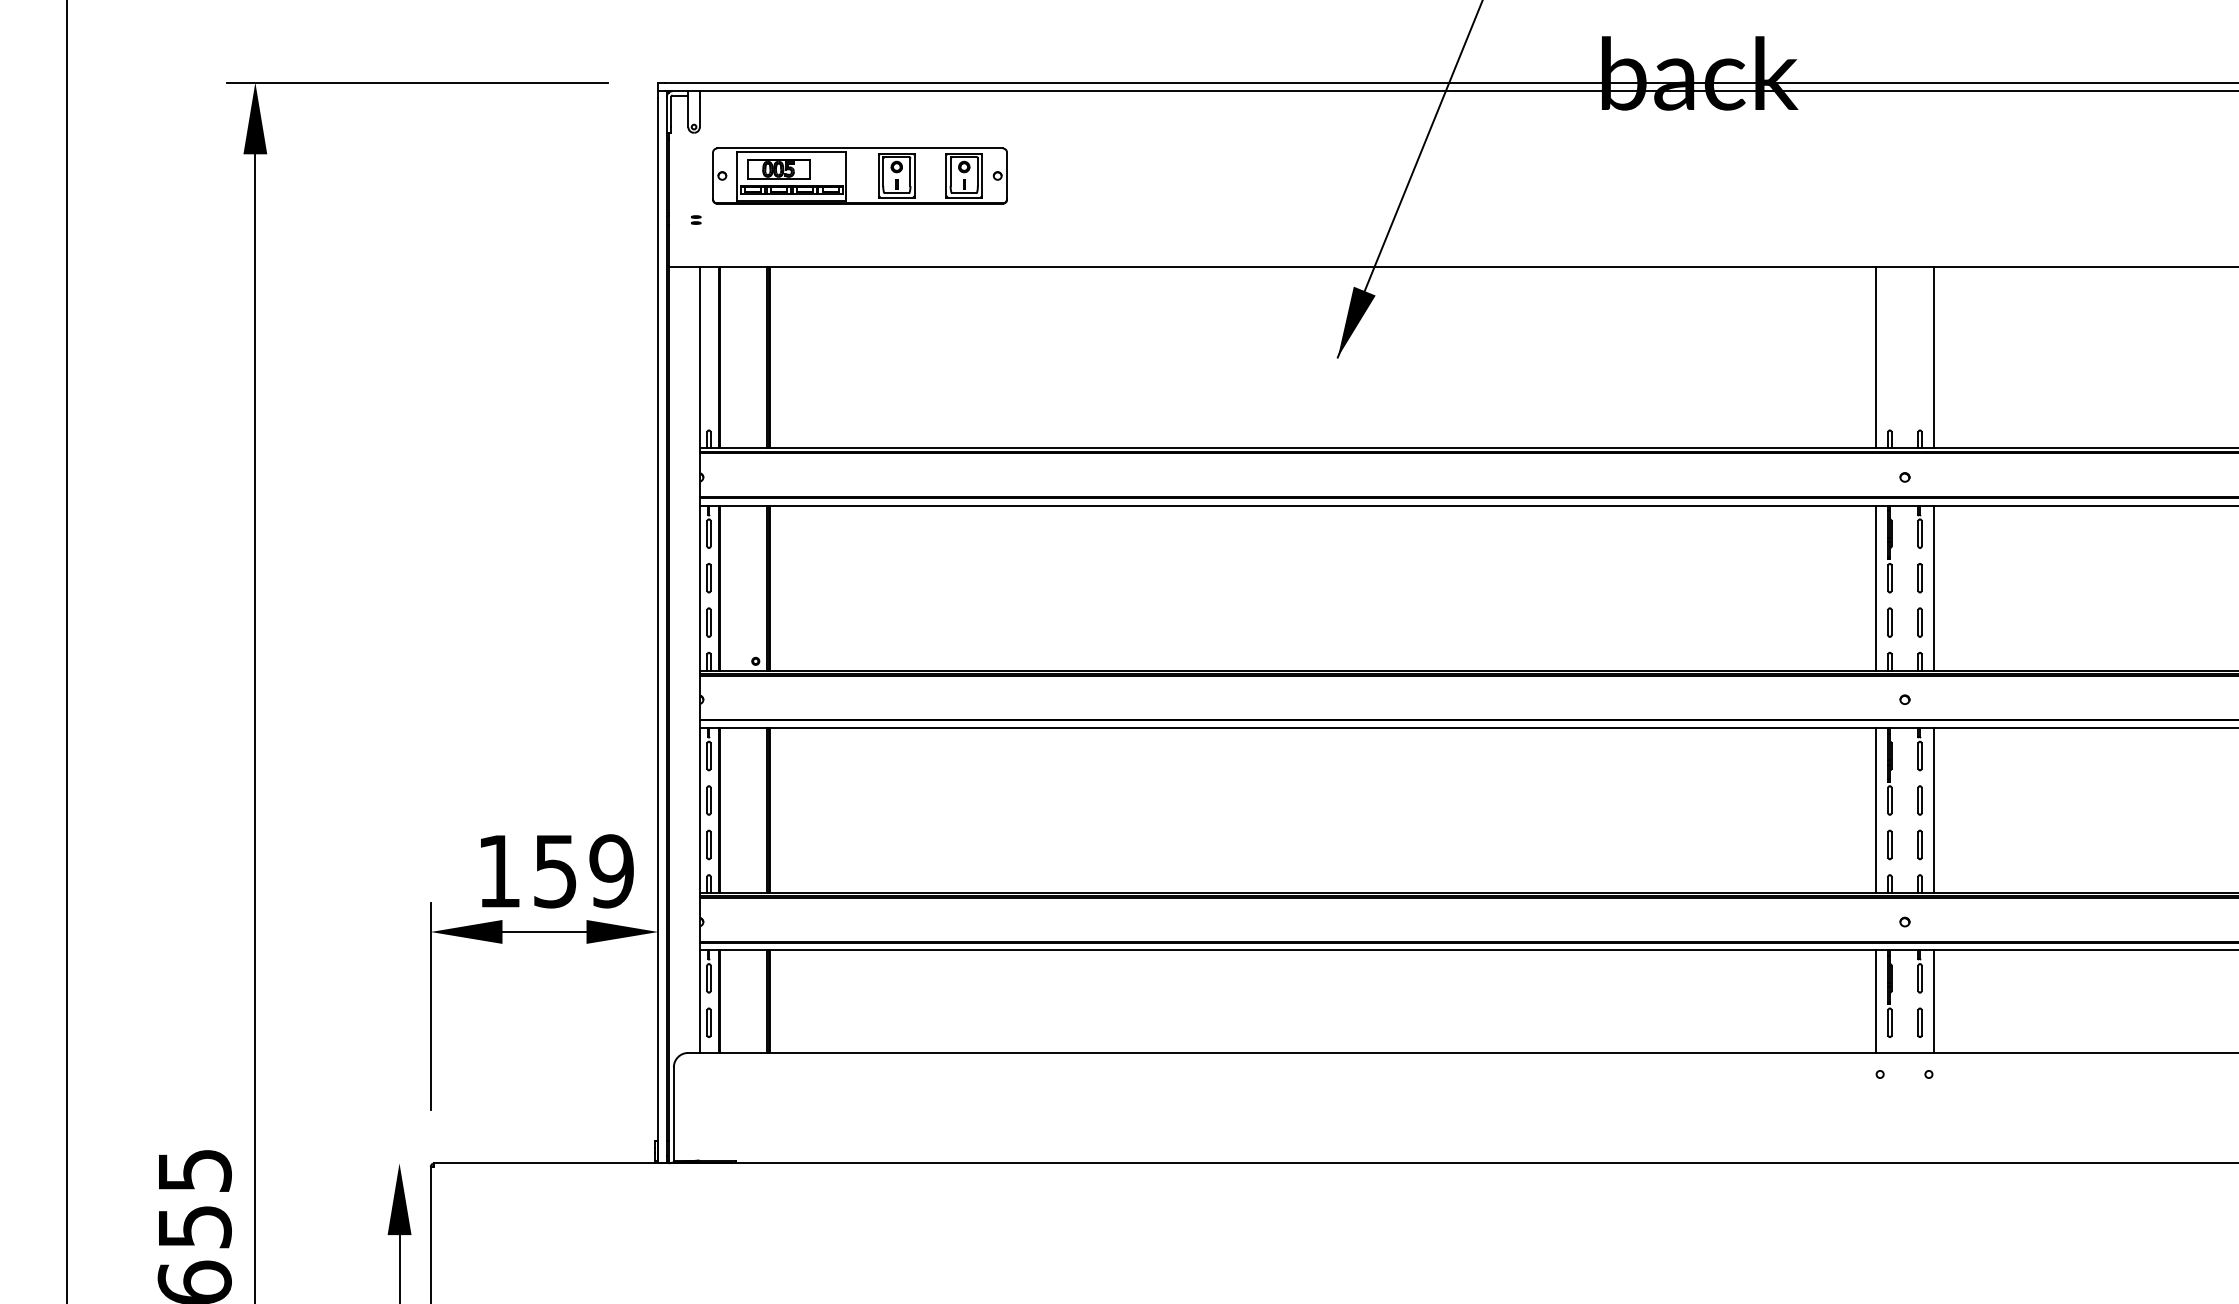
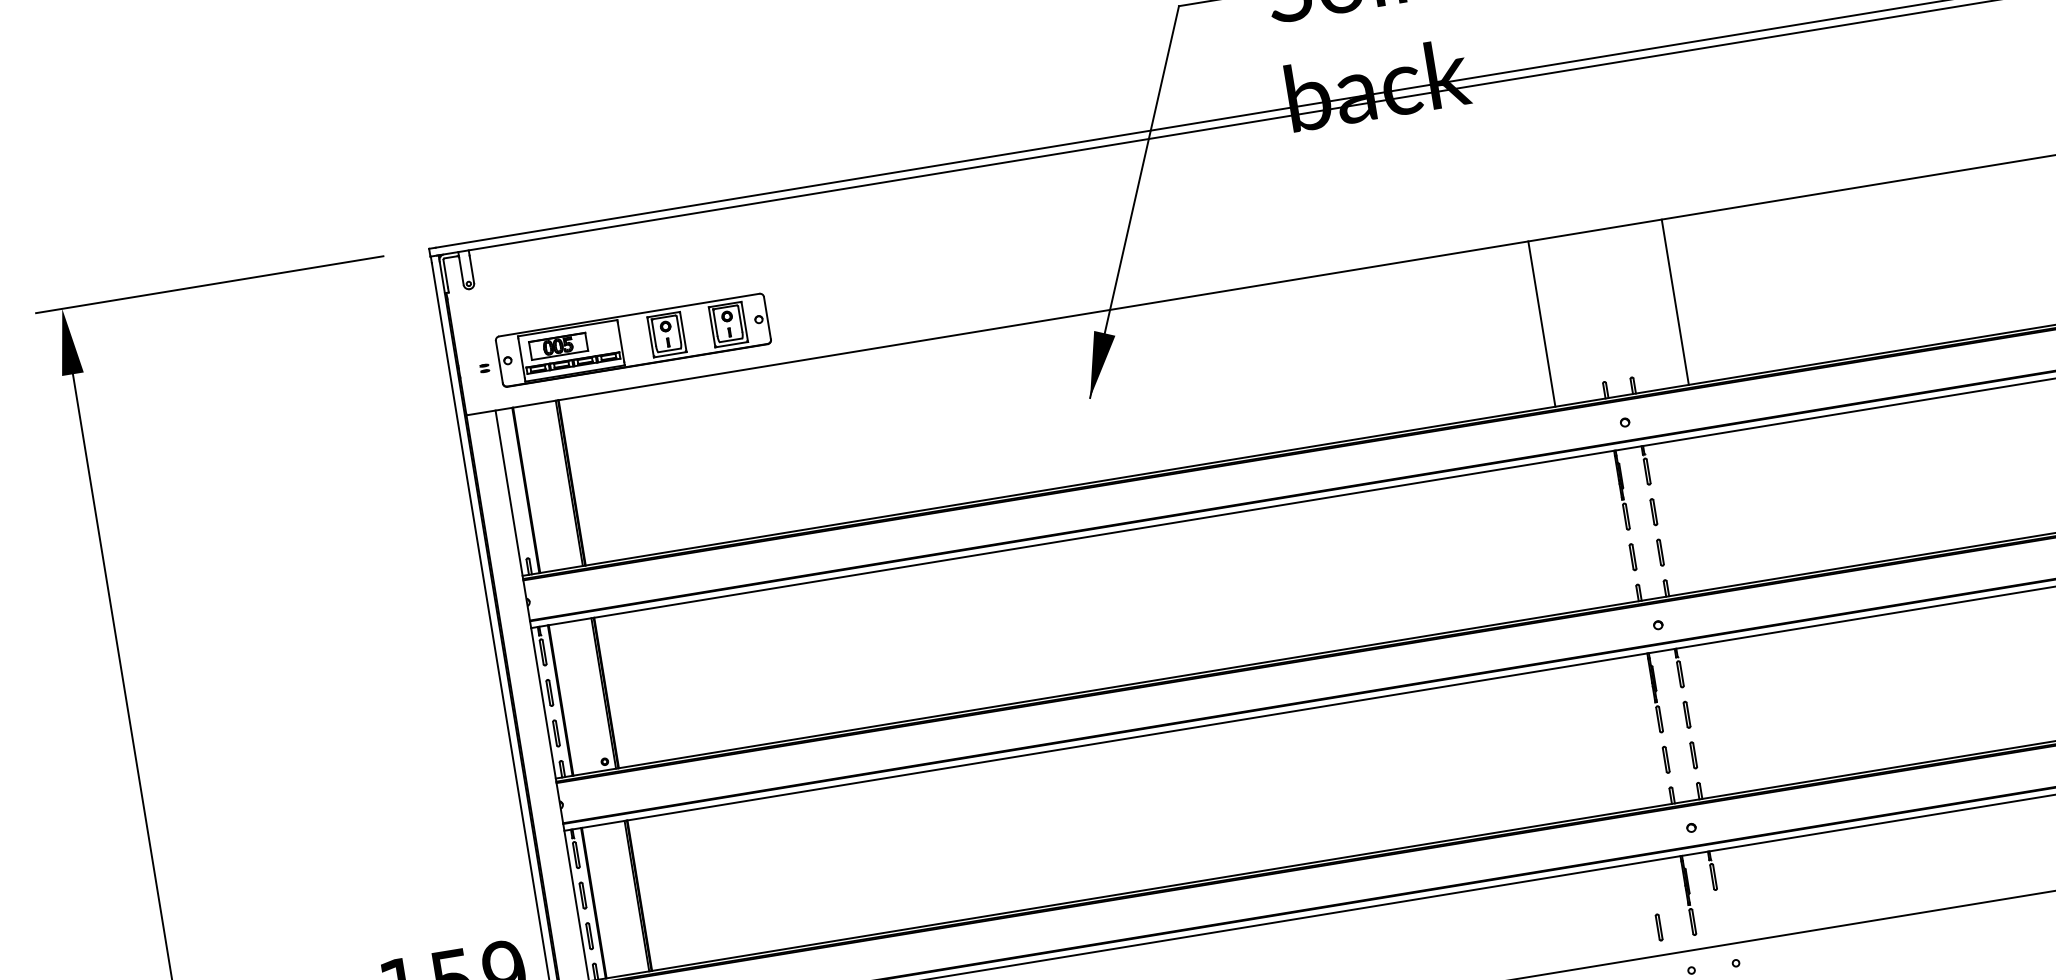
part: (859, 175) -> (632, 339), moved
line: (1876, 357) -> (1542, 323), moved
line: (1933, 357) -> (1675, 302), moved
line: (1876, 587) -> (1615, 527), removed
line: (1933, 587) -> (1667, 518), removed
line: (1876, 810) -> (1648, 730), removed
line: (1933, 810) -> (1700, 721), removed
line: (1876, 1001) -> (1677, 904), removed
line: (1933, 1001) -> (1729, 896), removed
part: (1919, 1022) -> (1658, 927), moved

